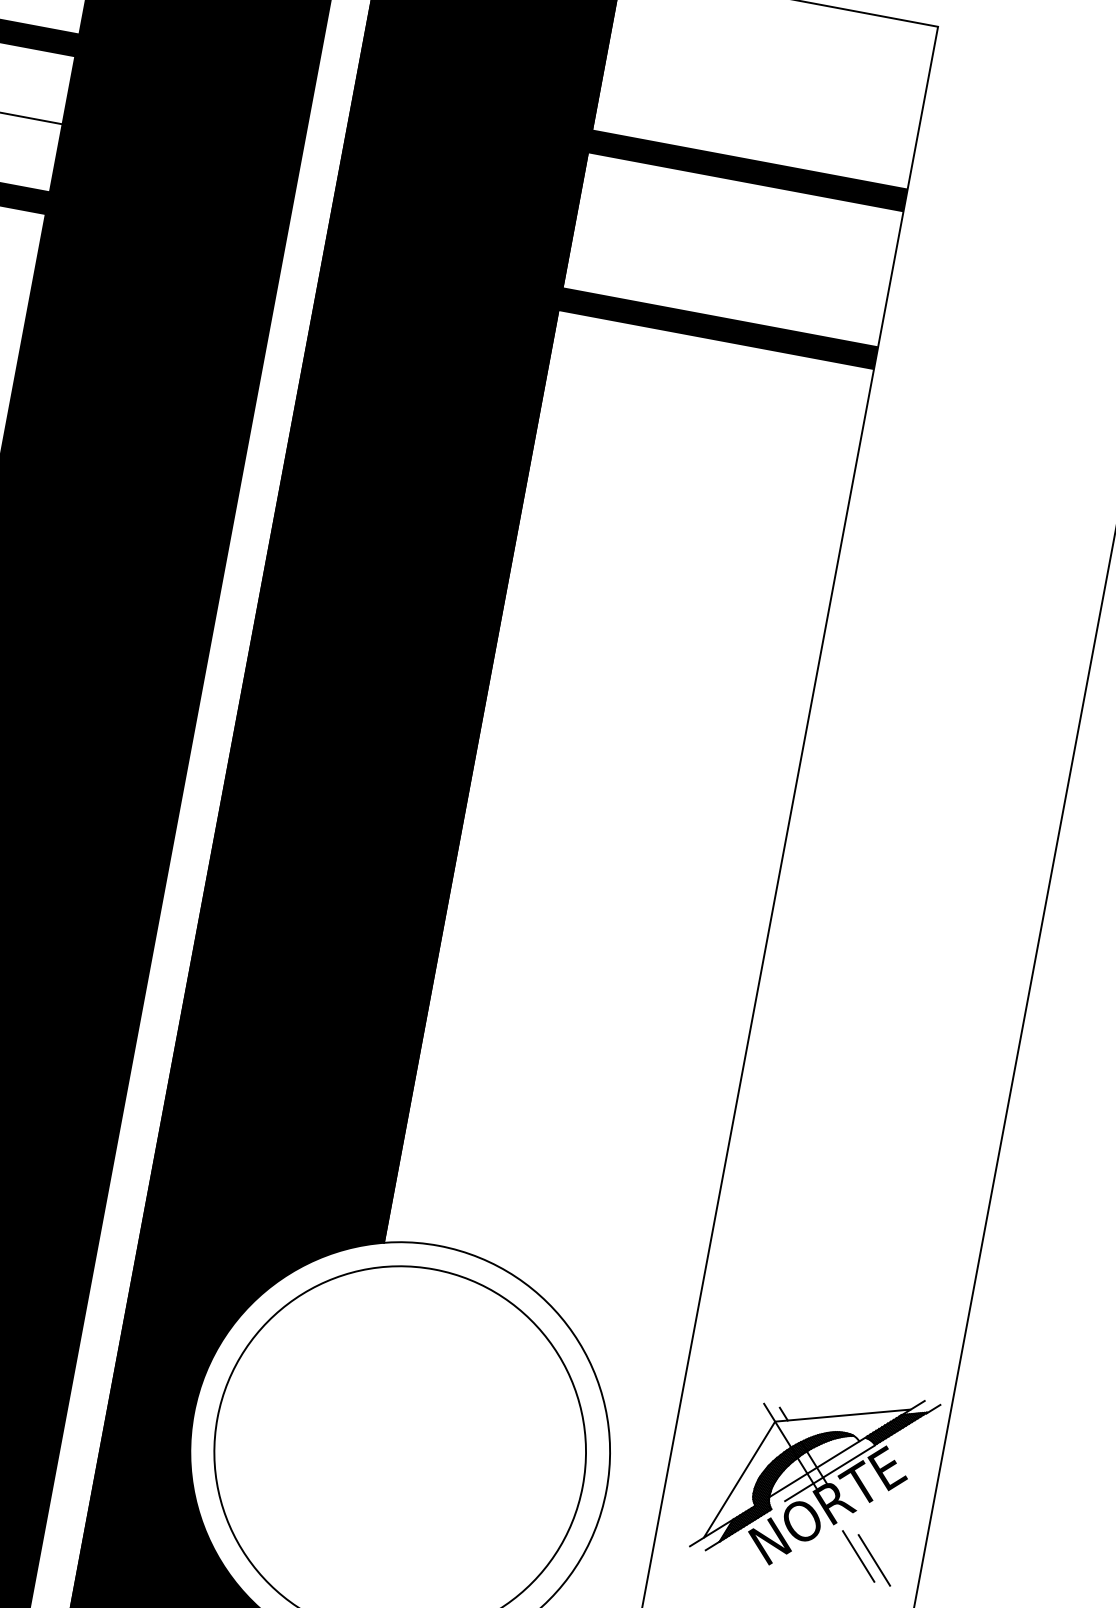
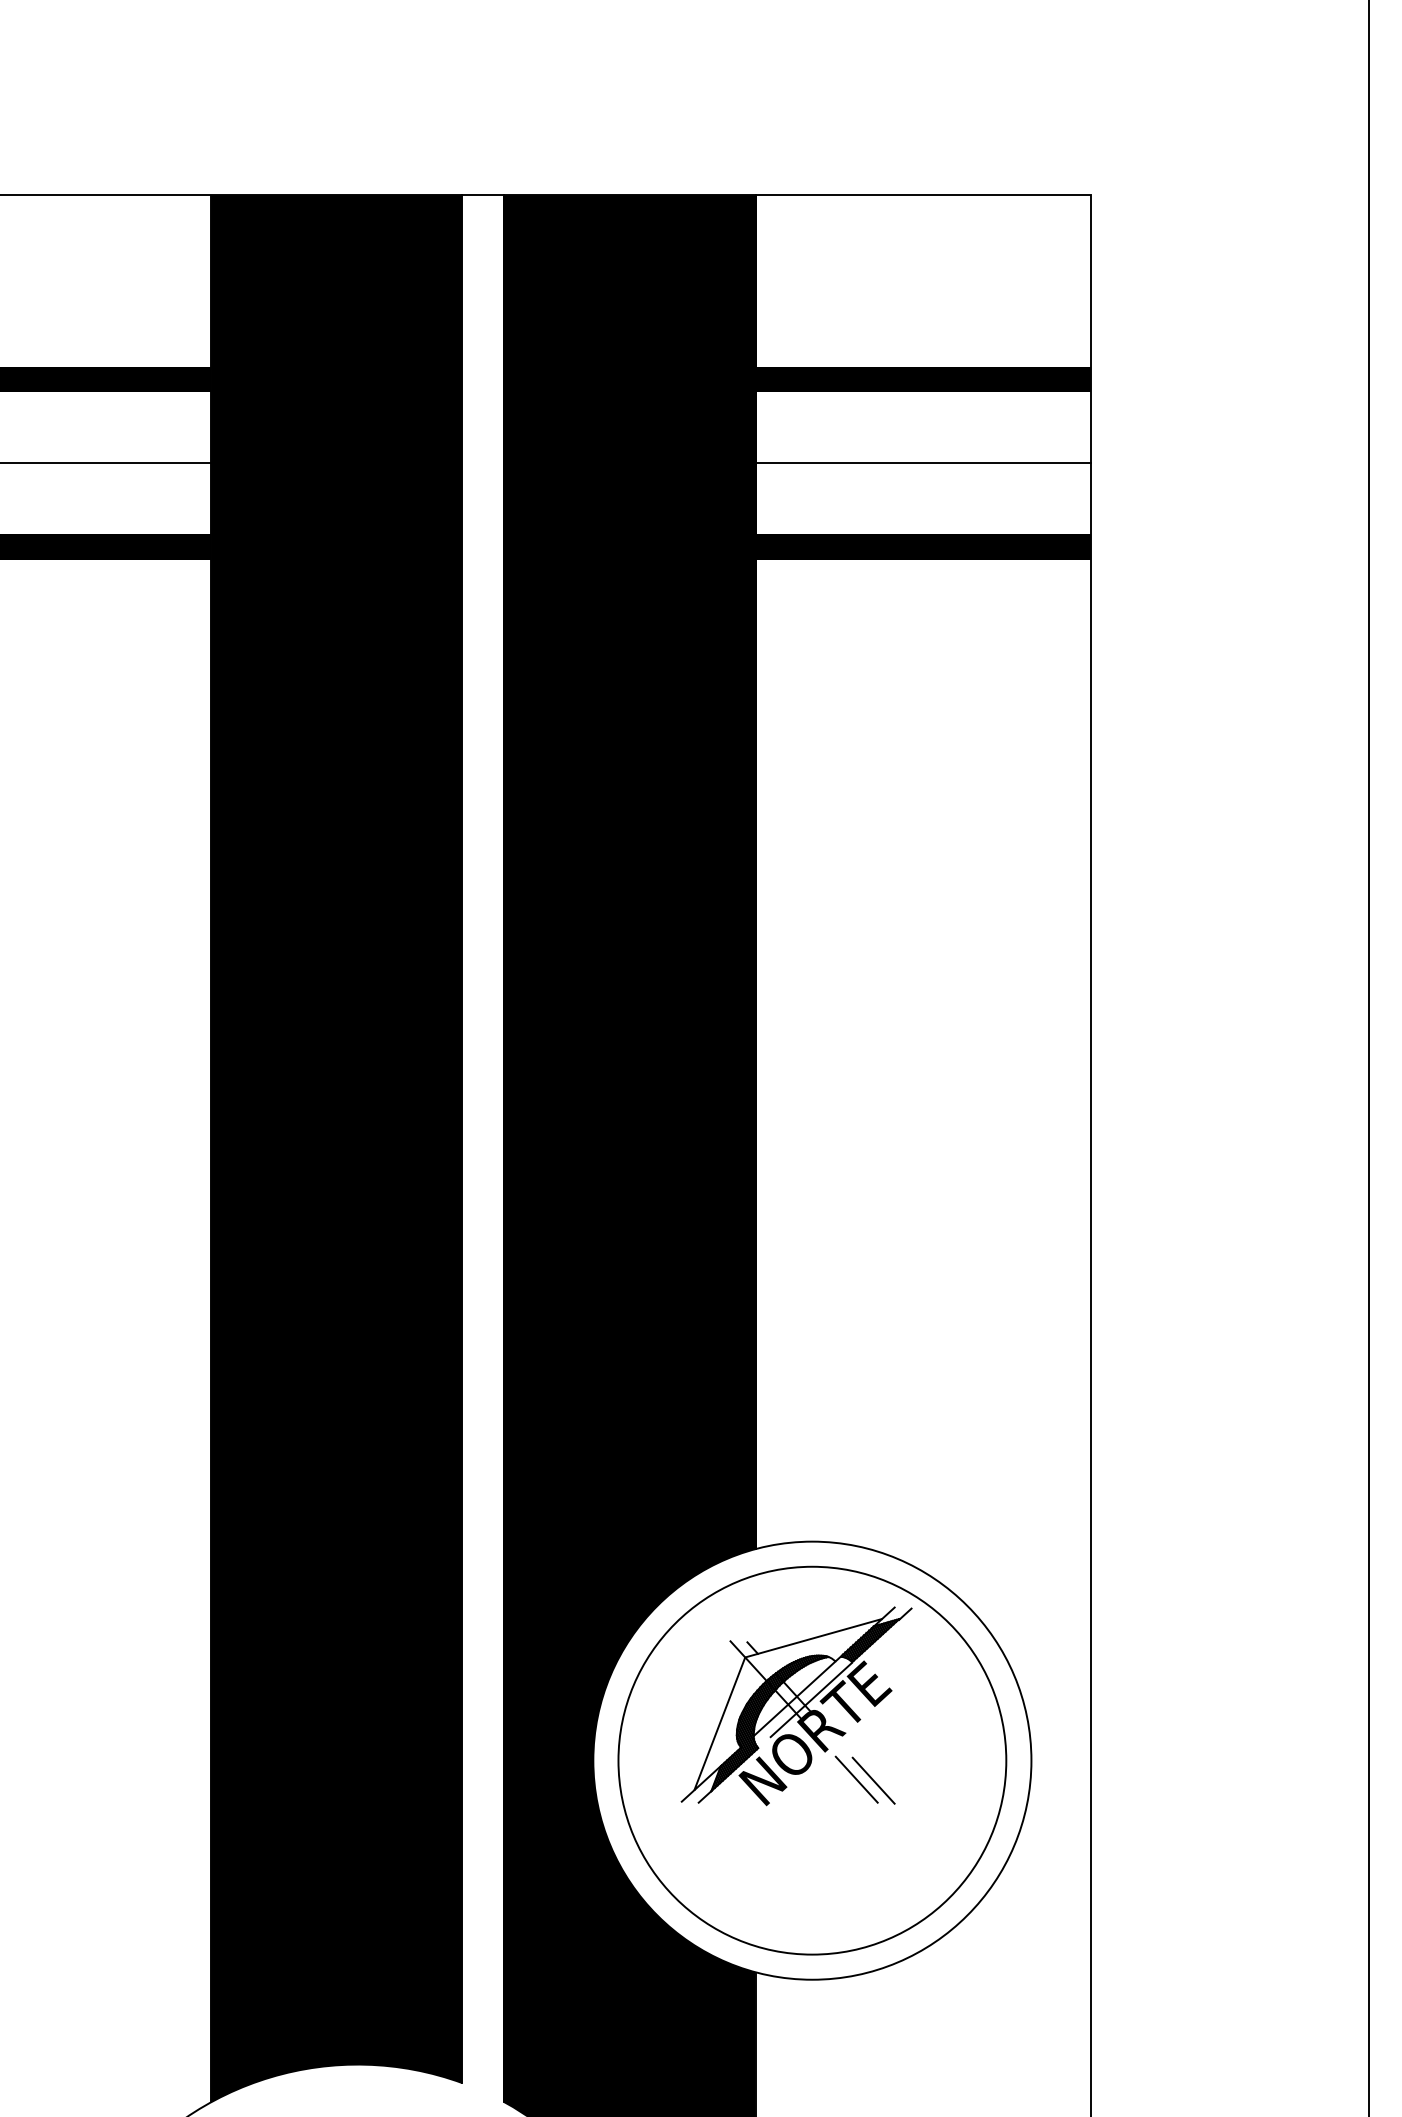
line: (732, 249) -> (922, 463), added
part: (814, 1476) -> (796, 1706), moved

